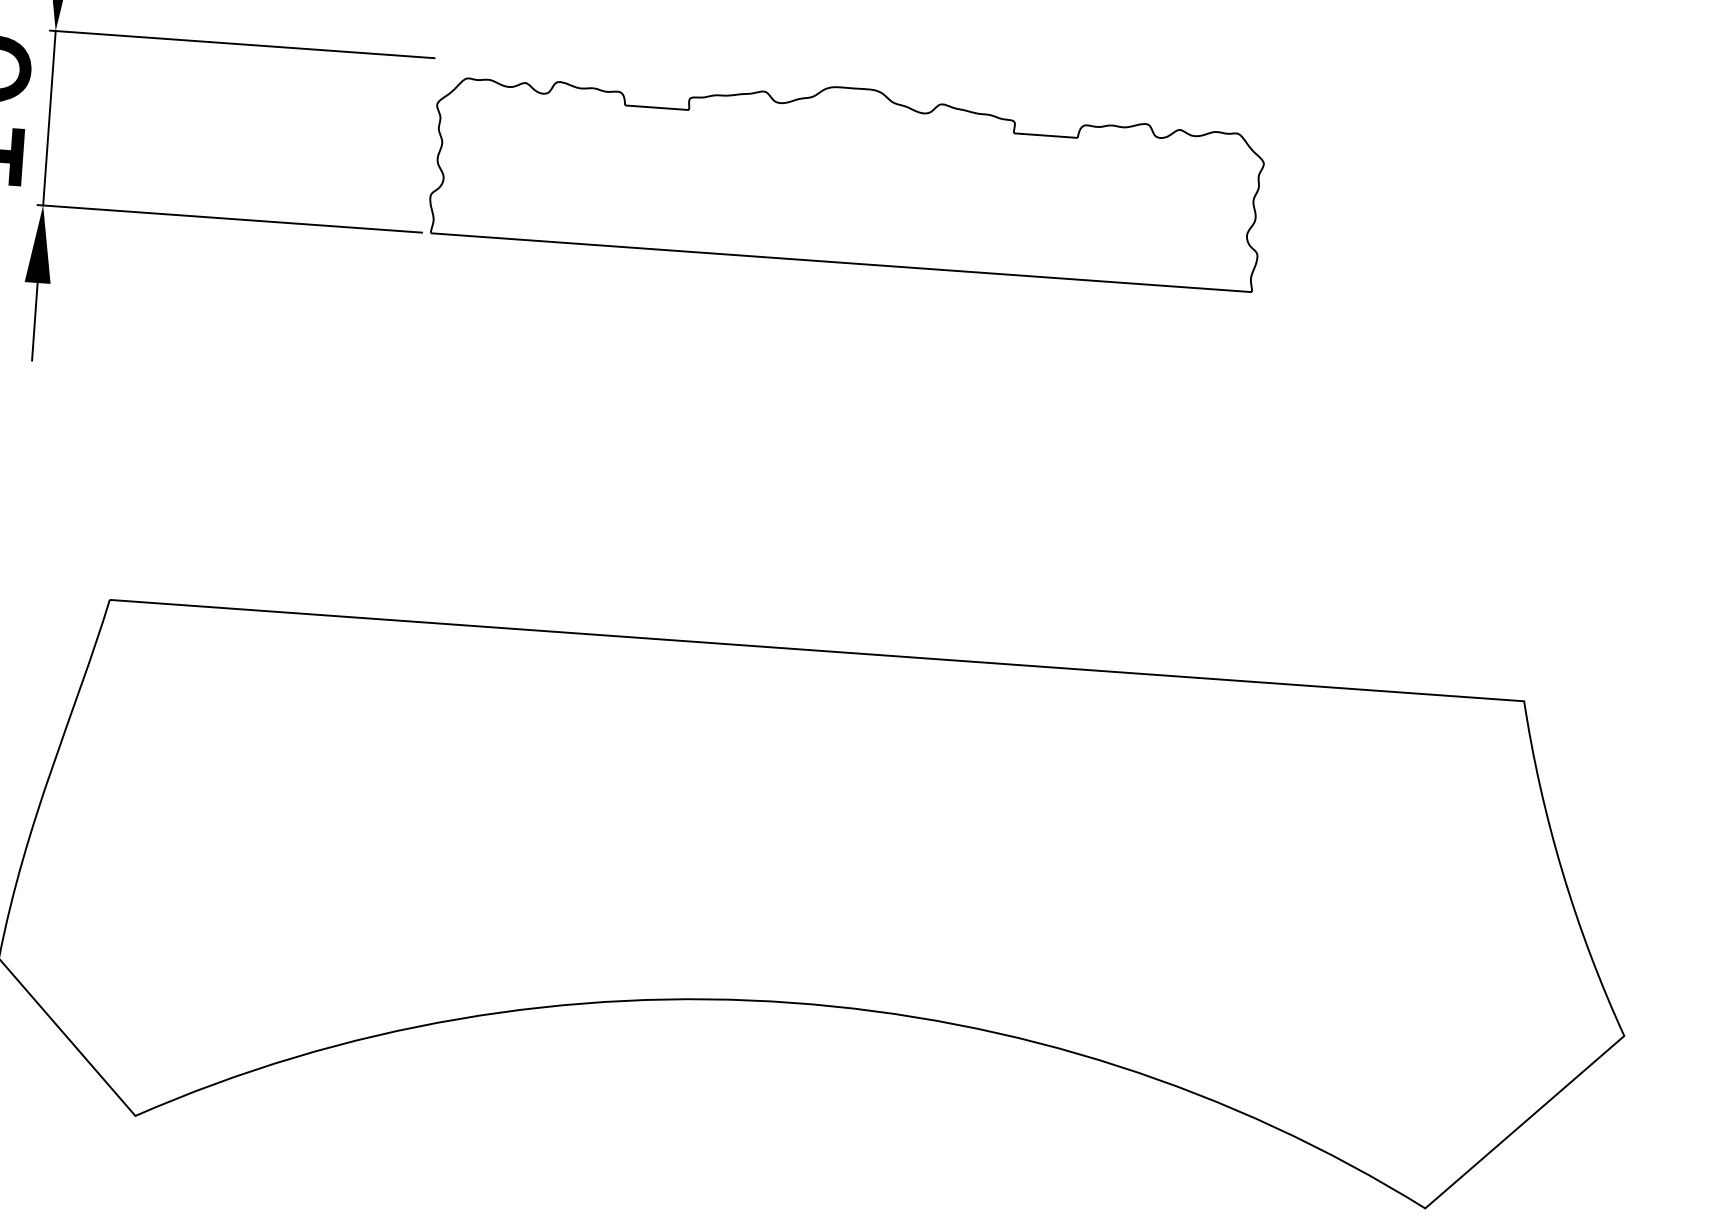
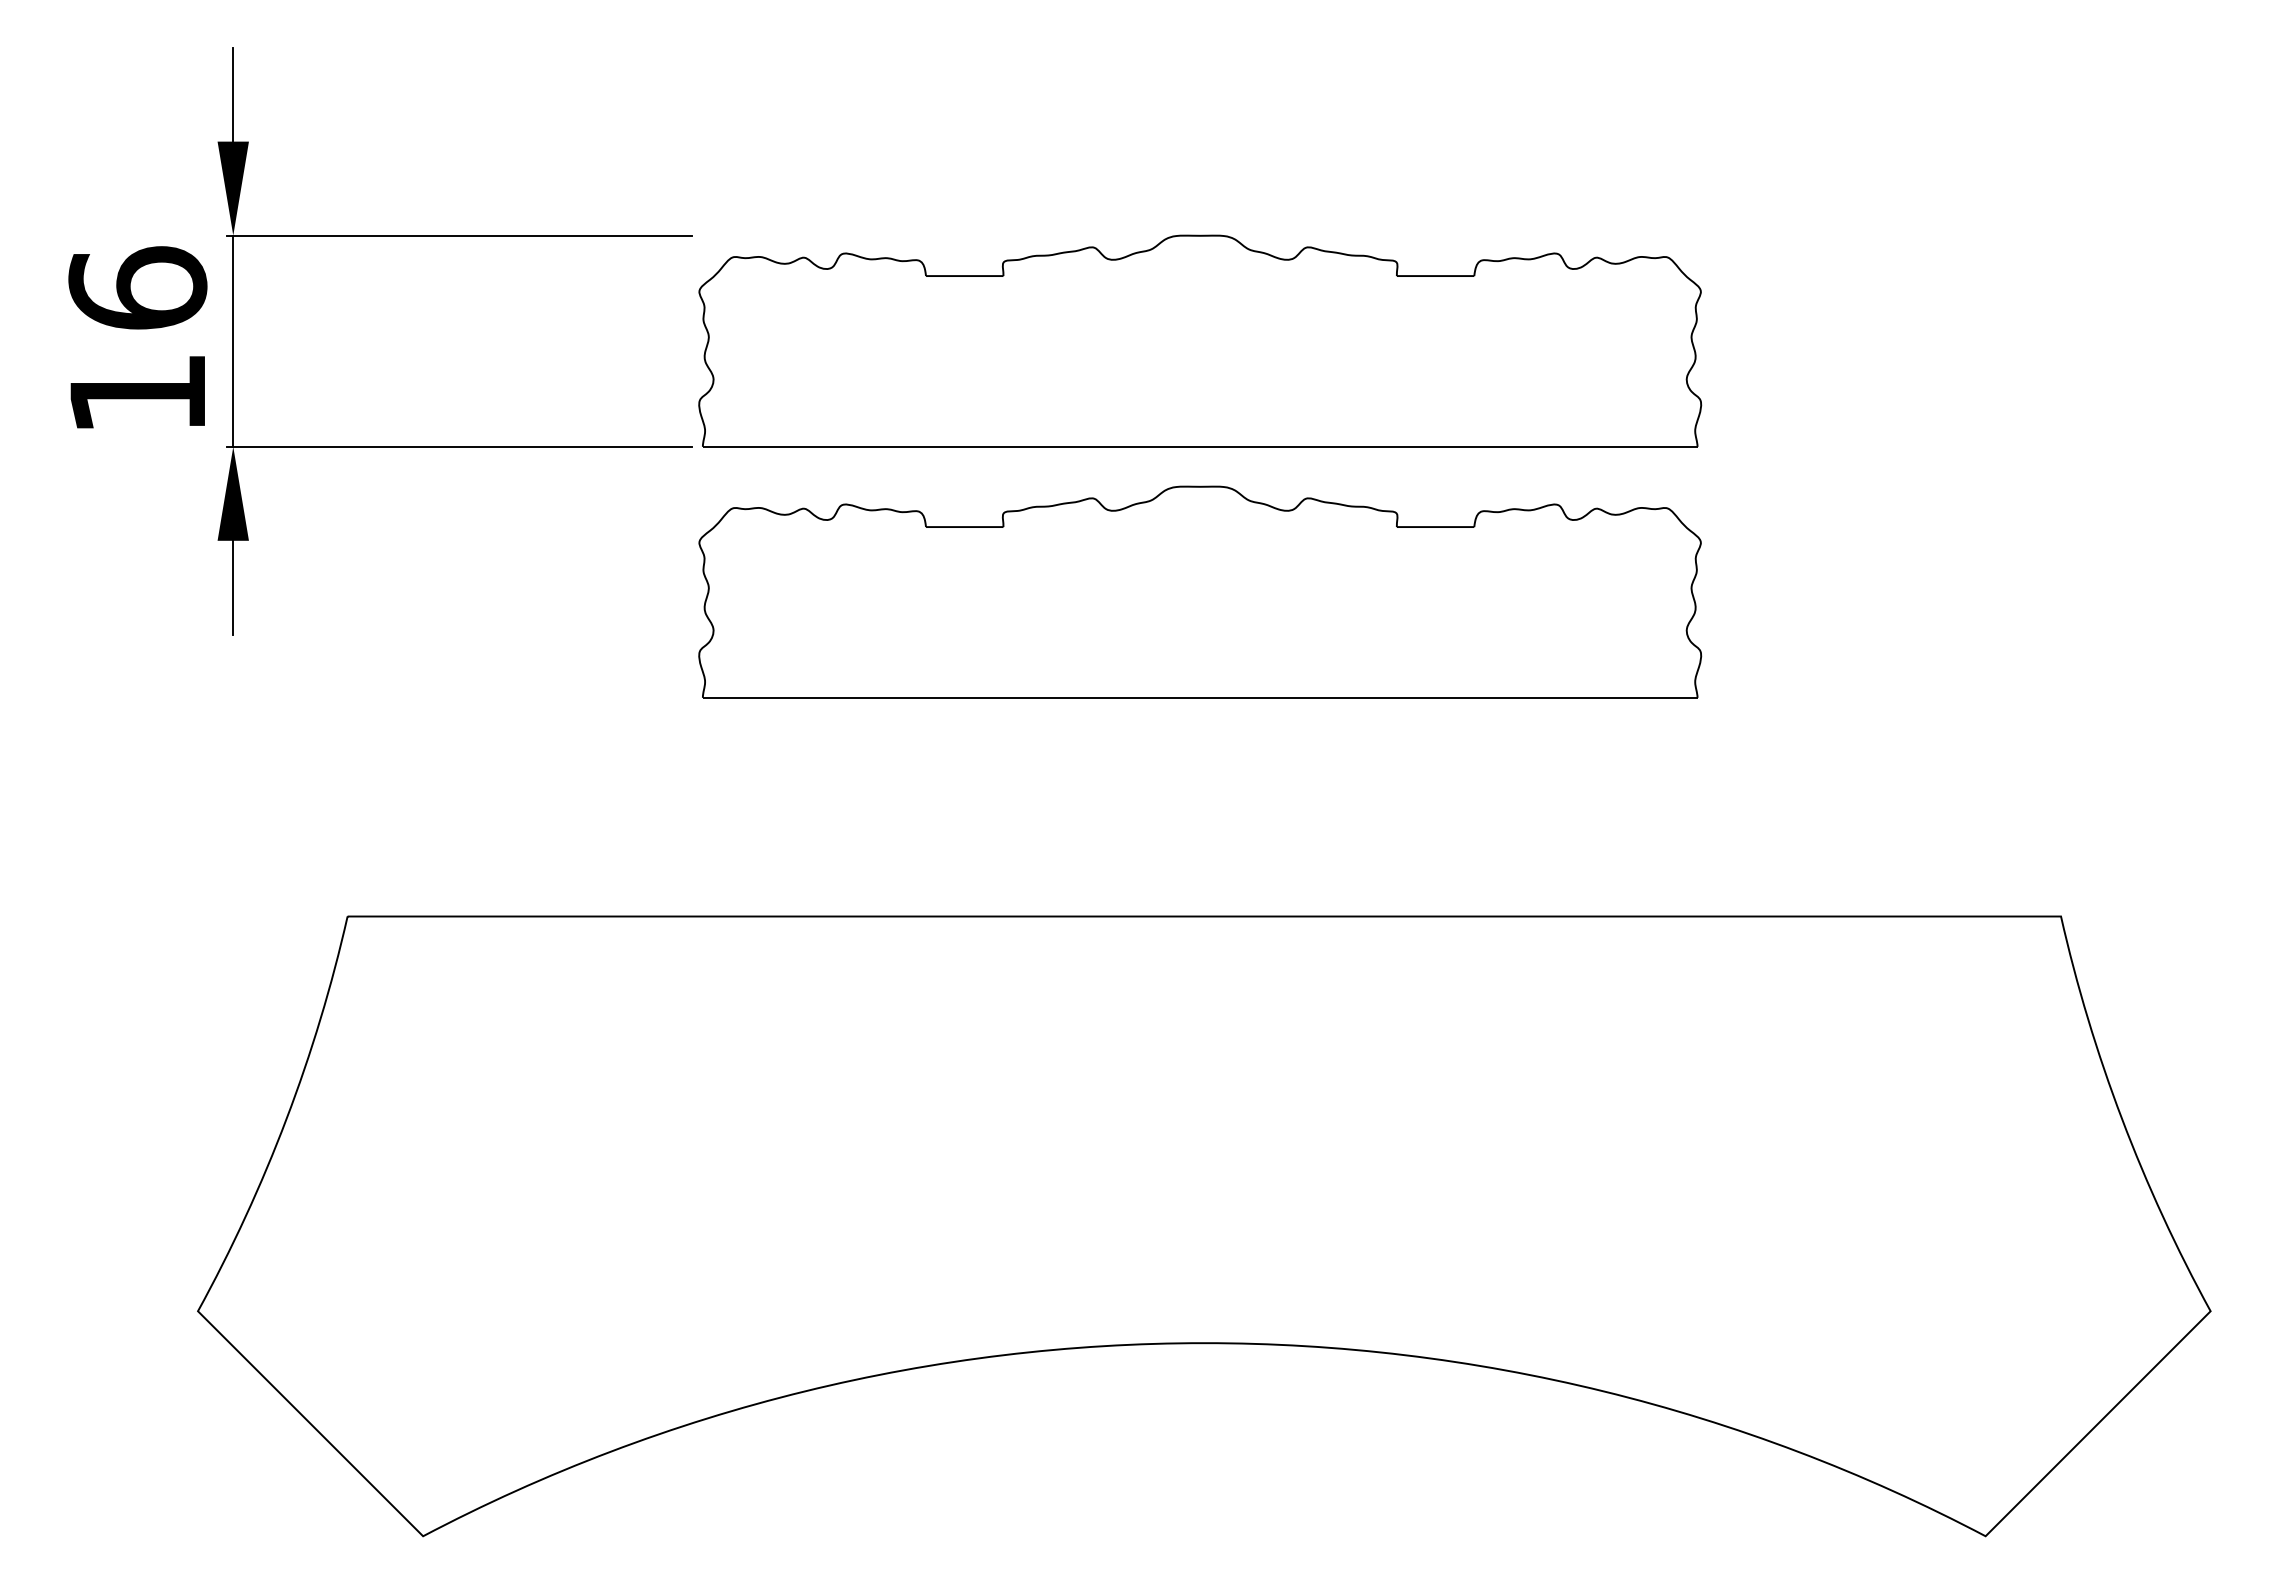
part: (833, 382) -> (1200, 591), added

